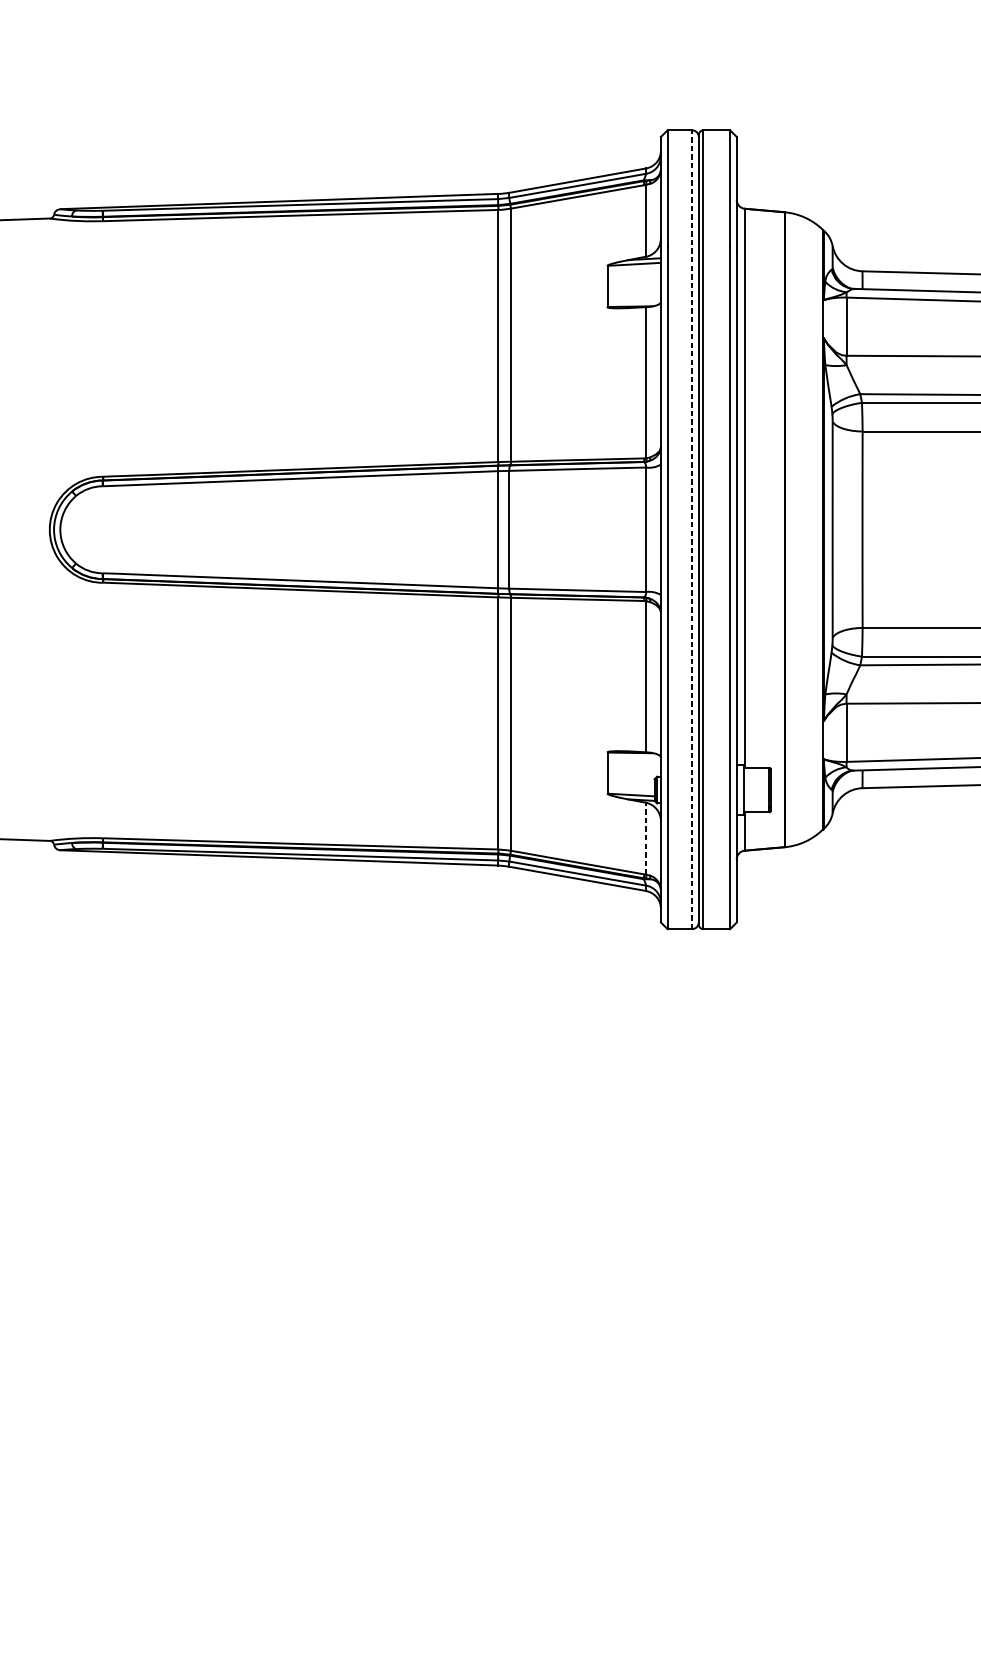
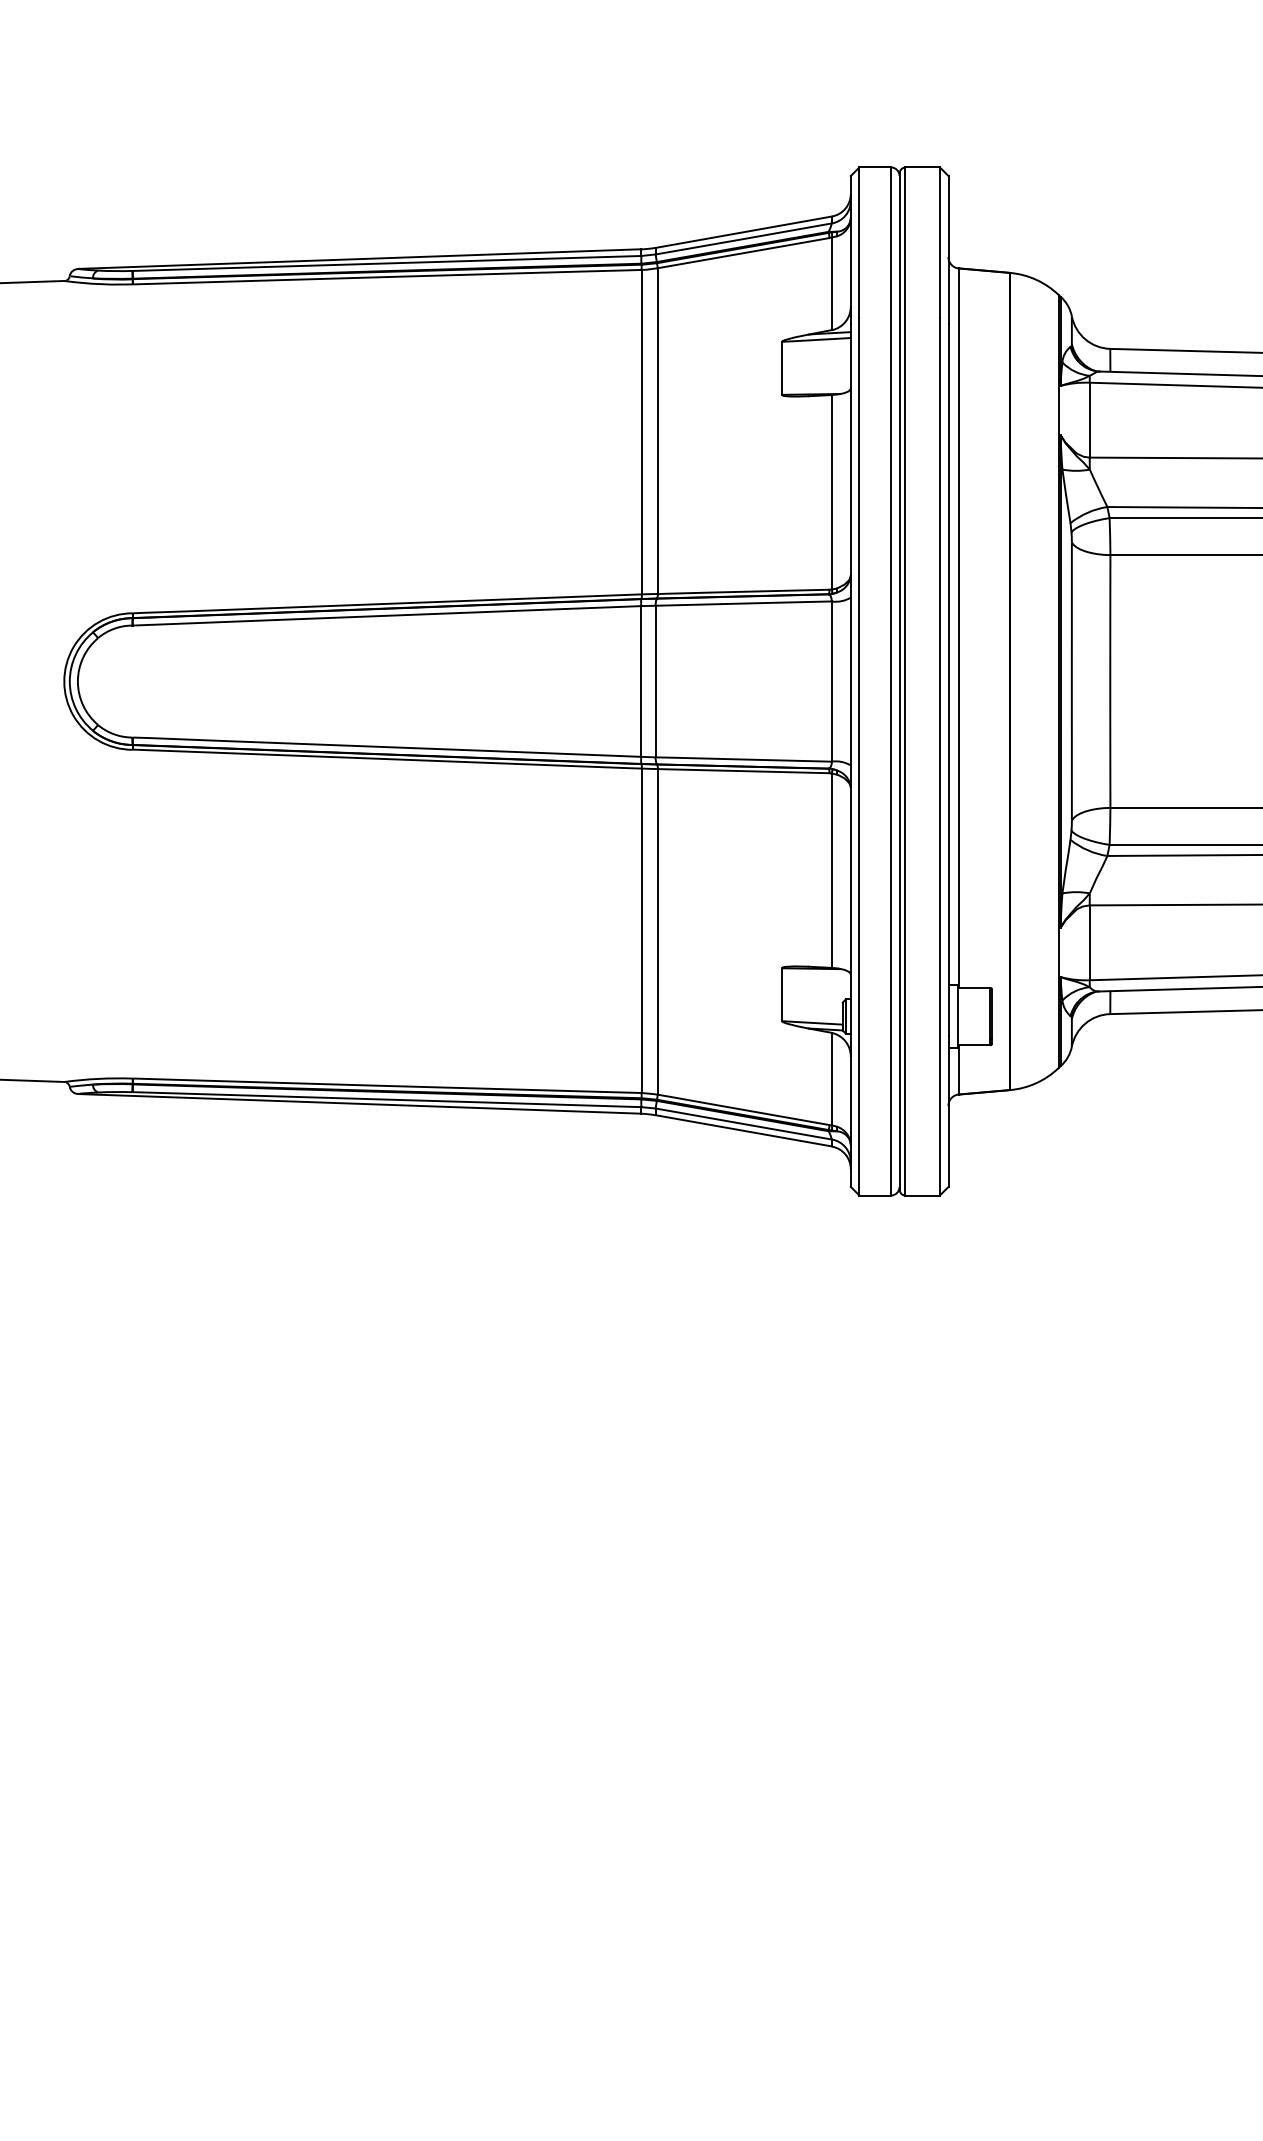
line: (691, 528) -> (890, 680), dashed -> solid
line: (645, 838) -> (831, 1078), dashed -> solid

